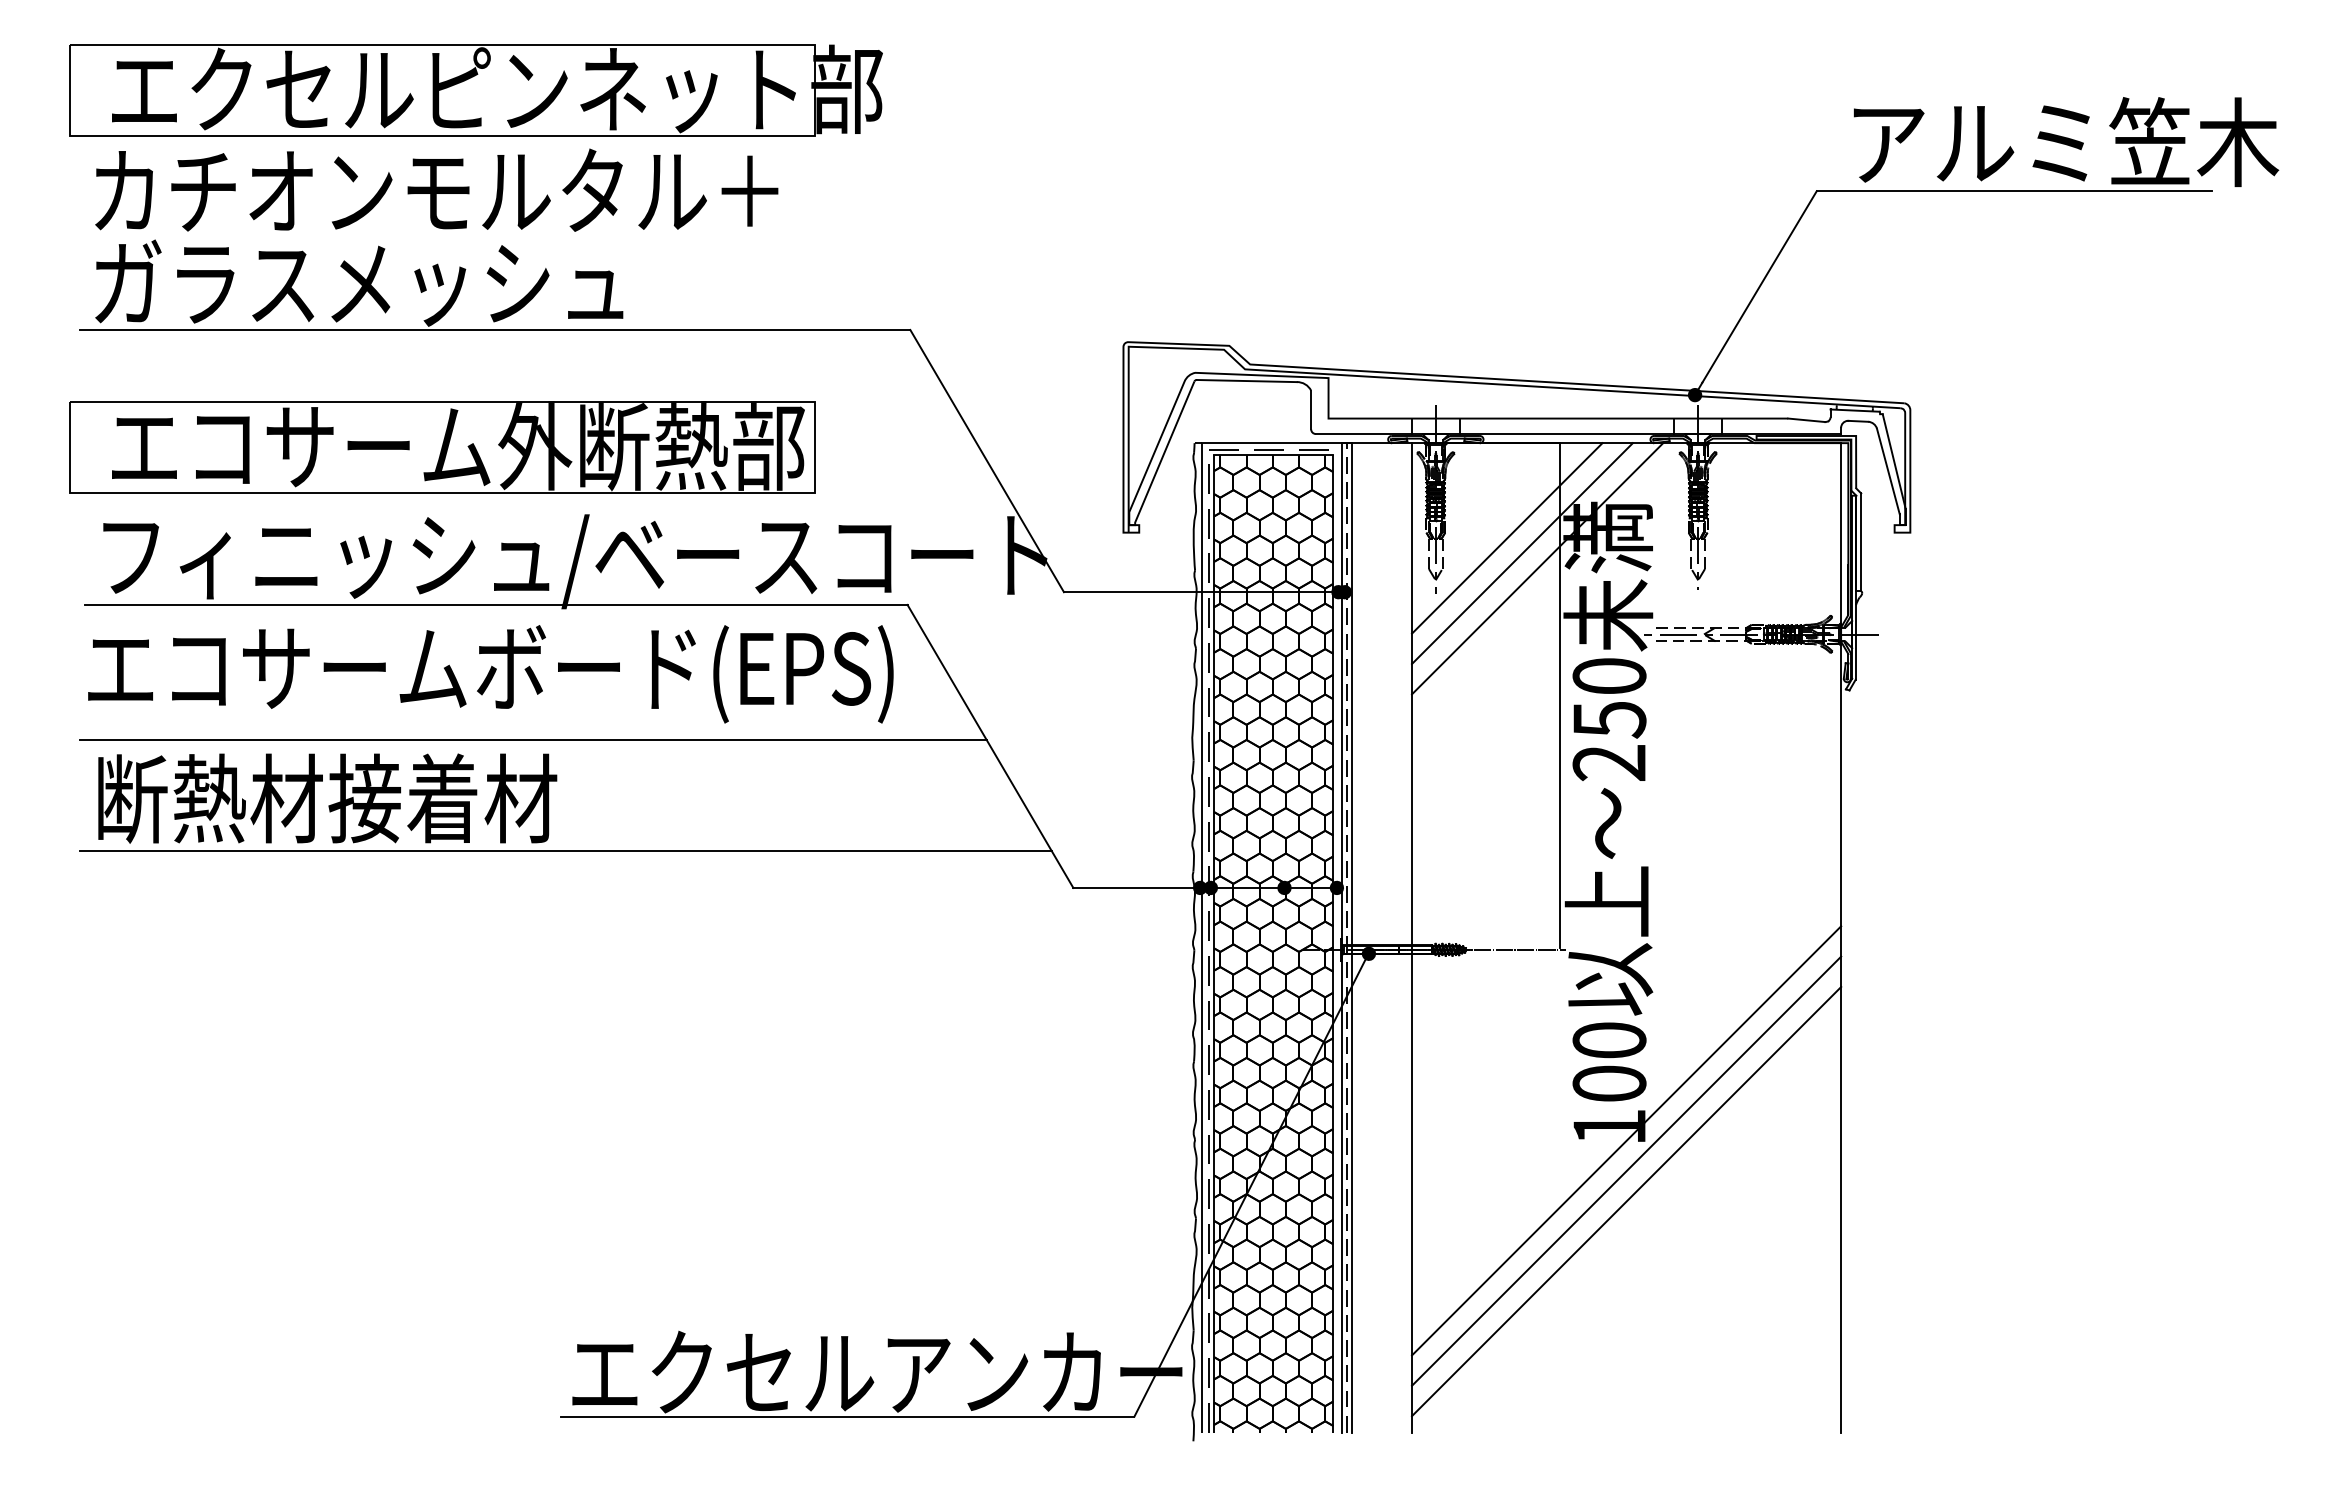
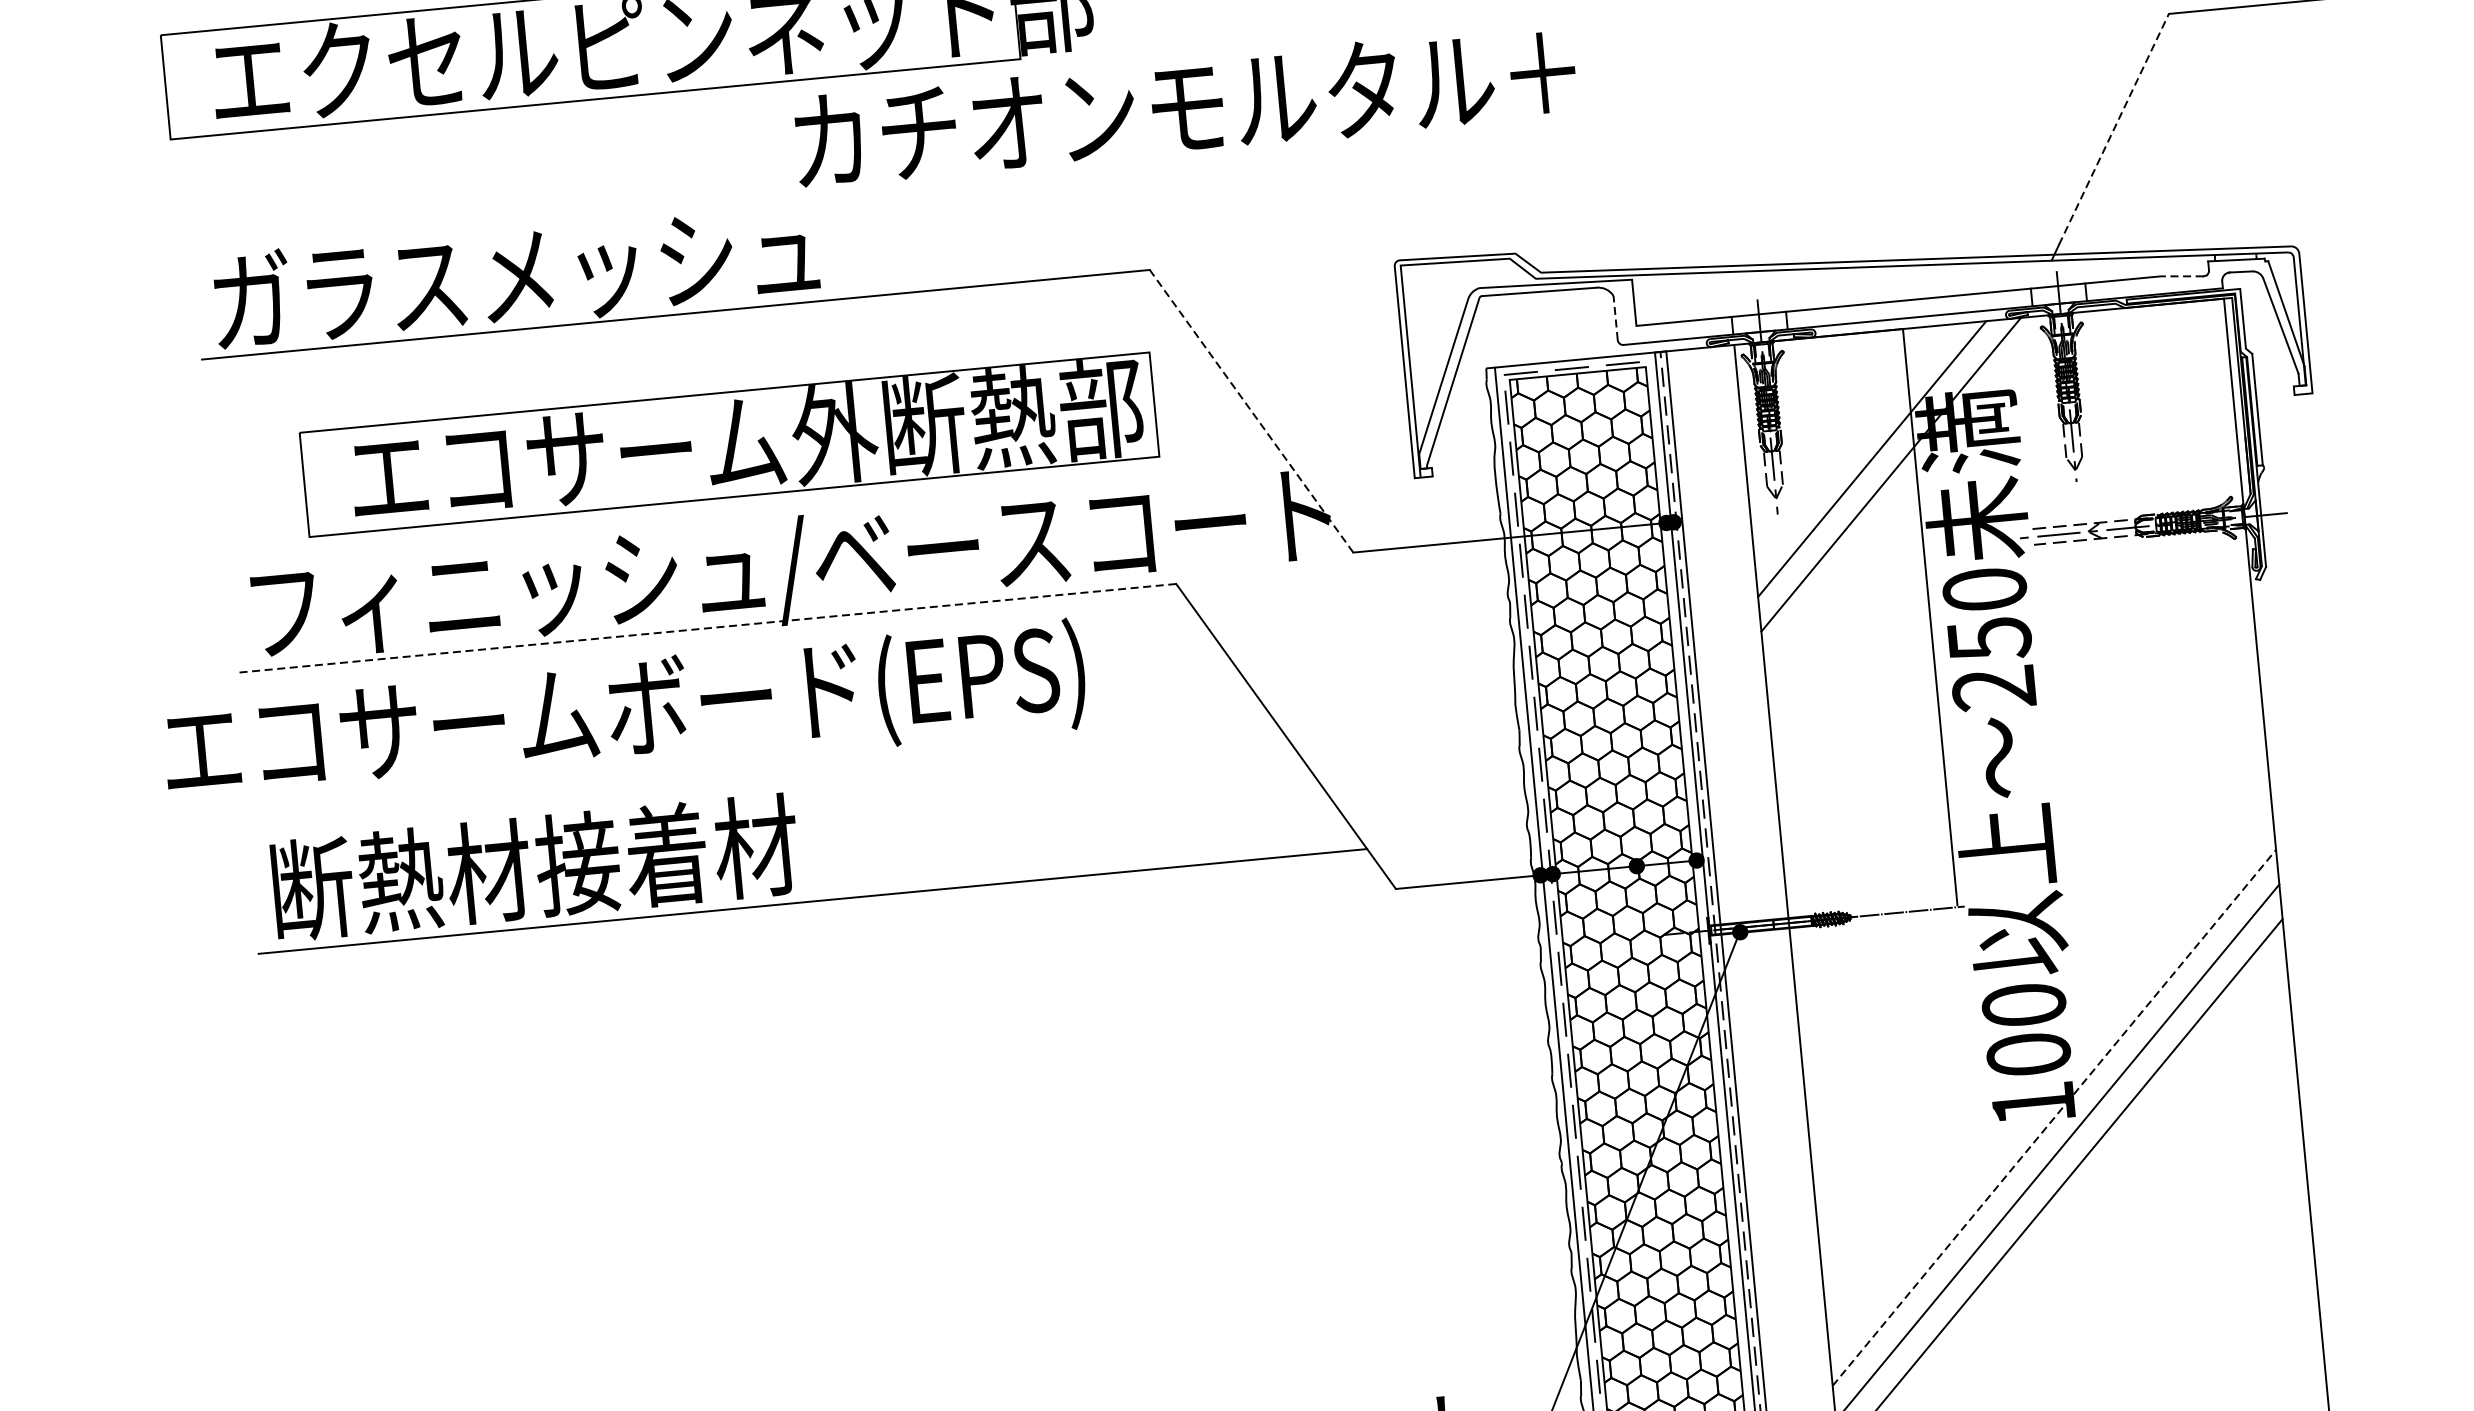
text: (436, 189) -> (1184, 104), moved
line: (1759, 287) -> (2113, 129), solid -> dashed
fill: (1694, 394) -> (2051, 259), removed
line: (1311, 409) -> (1616, 317), solid -> dashed
line: (1806, 420) -> (2181, 276), solid -> dashed
part: (442, 447) -> (729, 445), moved
line: (987, 461) -> (1251, 411), solid -> dashed
line: (1506, 538) -> (1852, 443), removed
line: (495, 604) -> (706, 627), solid -> dashed
text: (490, 674) -> (624, 716), moved
line: (533, 739) -> (763, 777), removed
line: (1626, 1140) -> (2054, 1117), solid -> dashed

